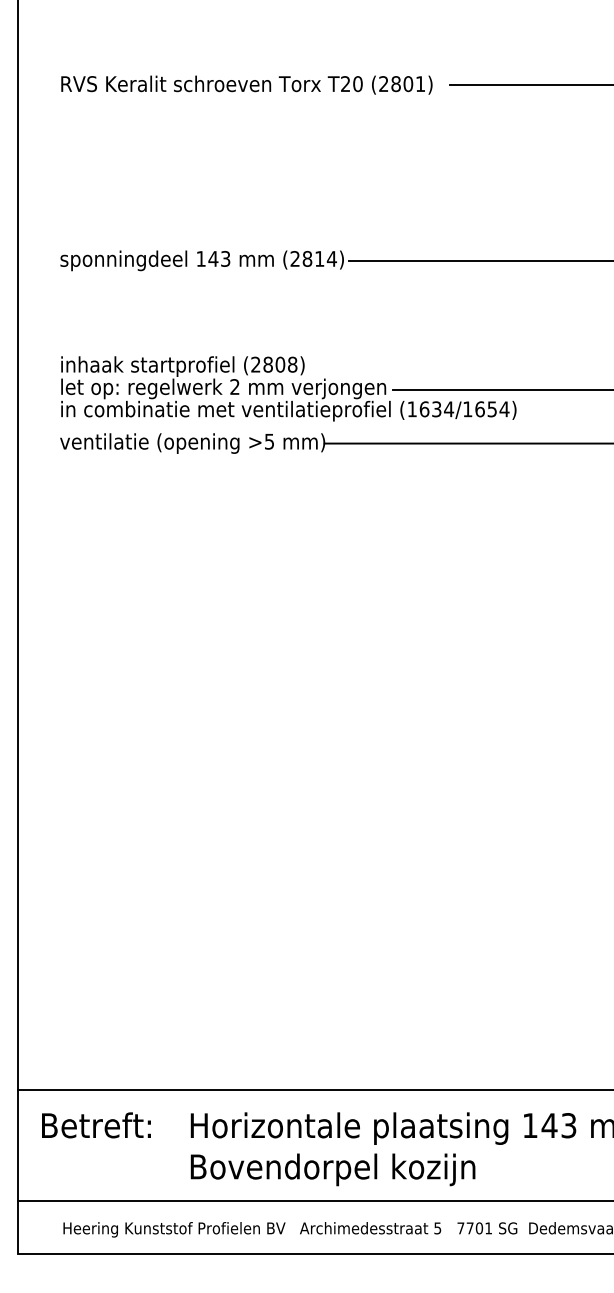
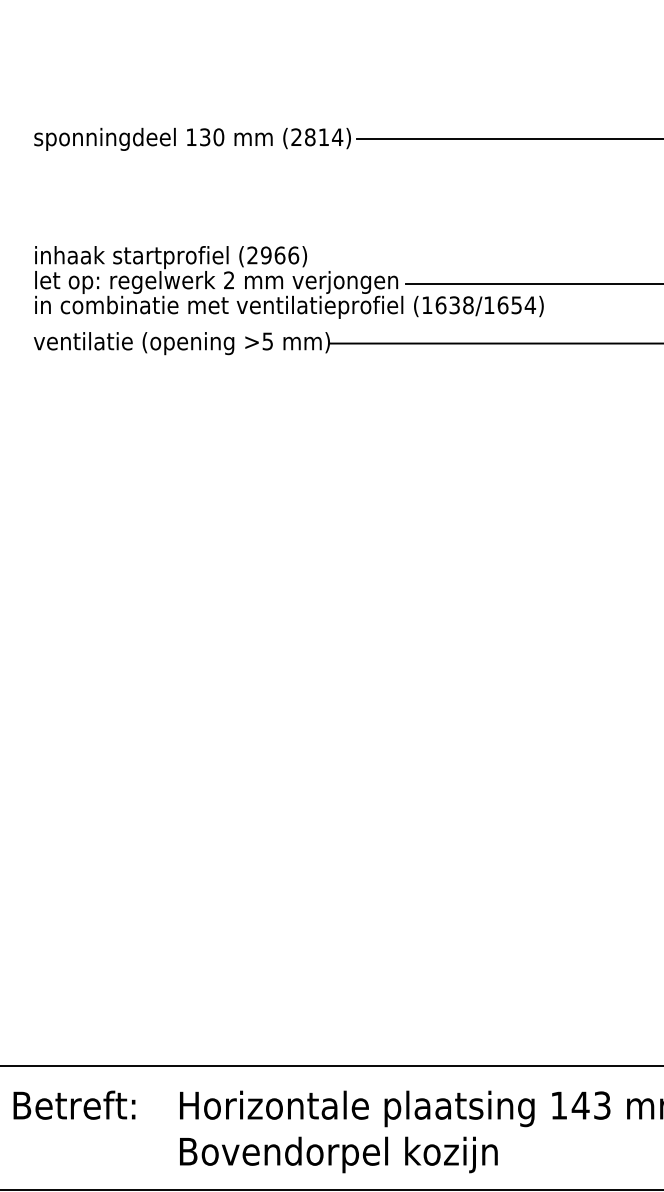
text: (219, 258) -> (211, 136), 143 -> 130
text: (280, 364) -> (280, 255), (2808) -> (2966)
text: (449, 409) -> (468, 305), (1634/1654) -> (1638/1654)

